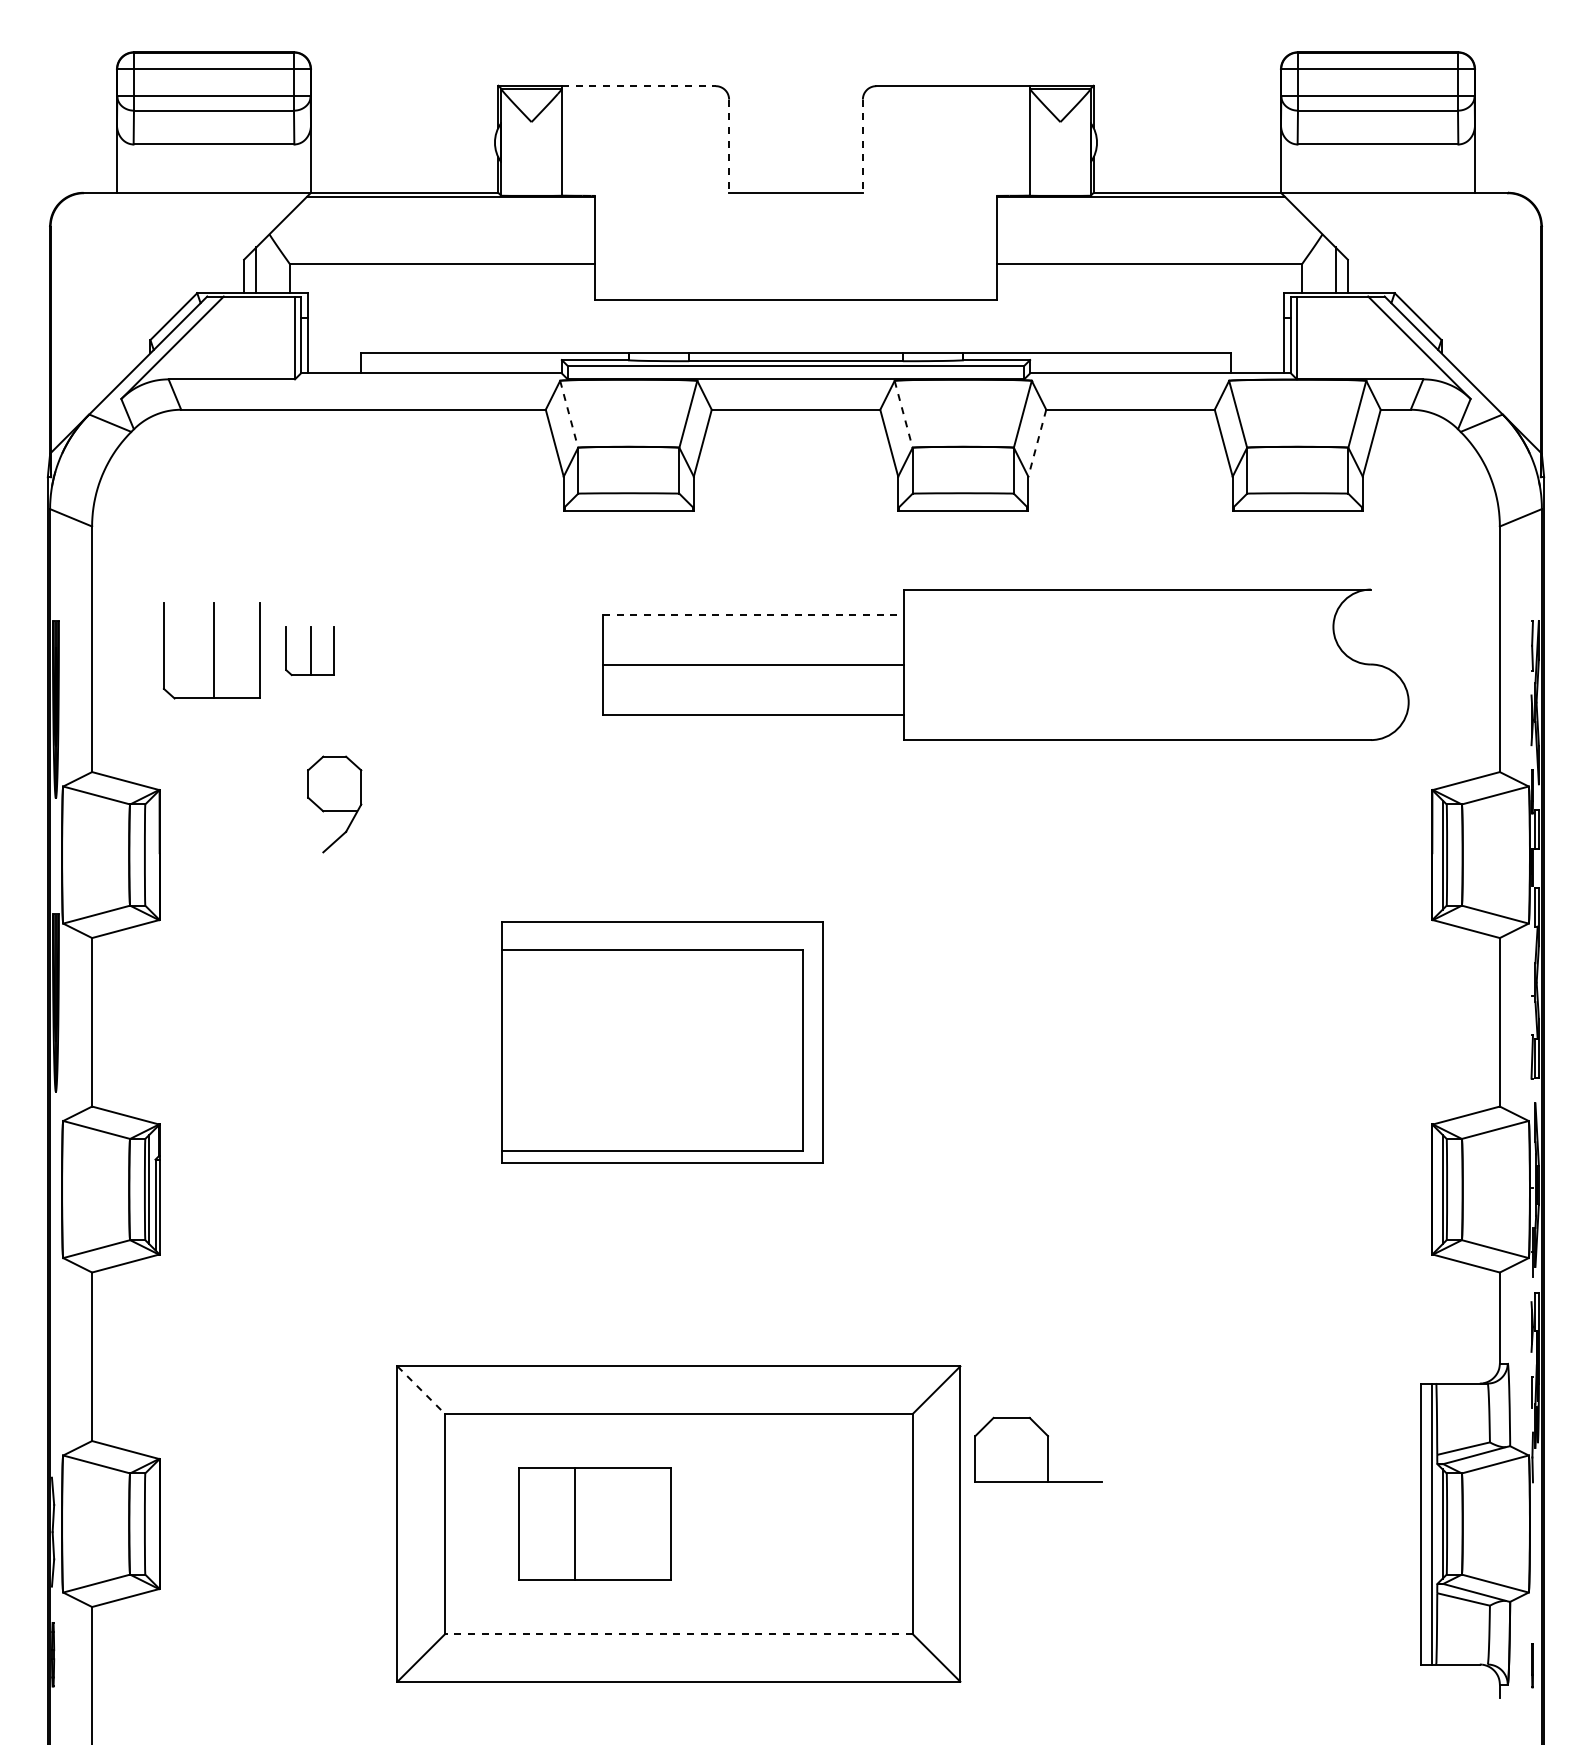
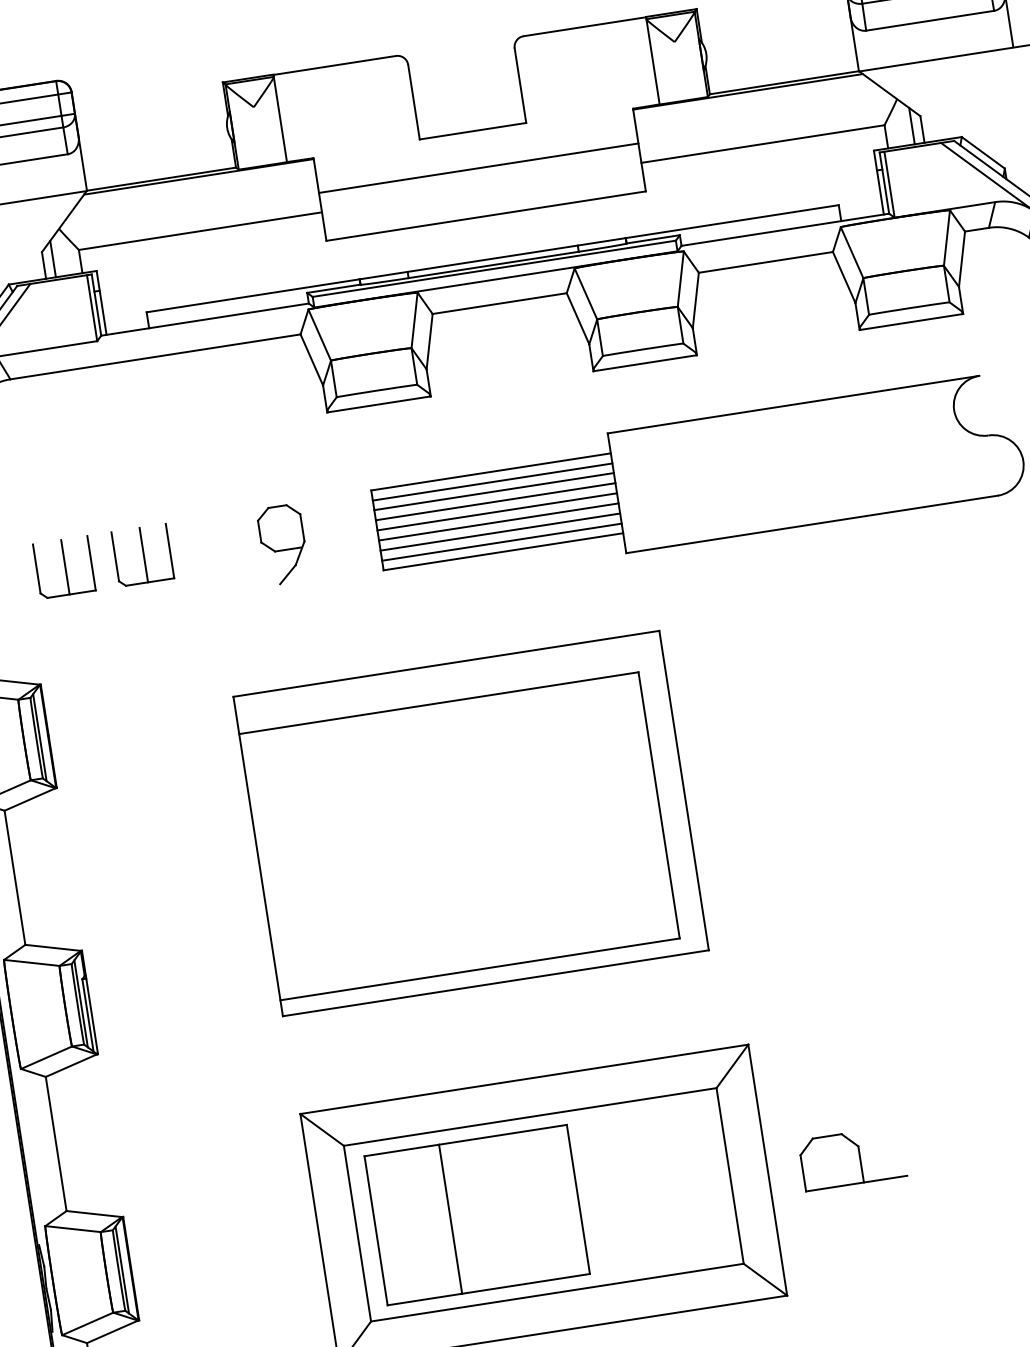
line: (638, 86) -> (334, 65), dashed -> solid
line: (729, 146) -> (414, 102), dashed -> solid
line: (862, 146) -> (520, 85), dashed -> solid
line: (795, 239) -> (478, 168), added
line: (569, 414) -> (320, 335), dashed -> solid
line: (903, 414) -> (585, 294), dashed -> solid
line: (1037, 443) -> (696, 300), dashed -> solid
line: (753, 614) -> (491, 471), dashed -> solid
line: (752, 627) -> (491, 482), added
line: (752, 639) -> (493, 491), added
part: (211, 651) -> (64, 567), size x0.71
part: (309, 651) -> (142, 555), size x1.43
line: (752, 652) -> (494, 502), added
line: (752, 677) -> (498, 522), added
line: (752, 690) -> (499, 532), added
line: (752, 702) -> (501, 541), added
part: (334, 804) -> (283, 544), moved
line: (149, 854) -> (39, 737), added
part: (662, 1042) -> (471, 823), size x1.67
line: (421, 1390) -> (322, 1130), dashed -> solid
part: (1038, 1449) -> (852, 1158), moved
line: (149, 1523) -> (122, 1269), added
part: (594, 1523) -> (476, 1214), size x1.67
line: (678, 1634) -> (557, 1292), dashed -> solid

